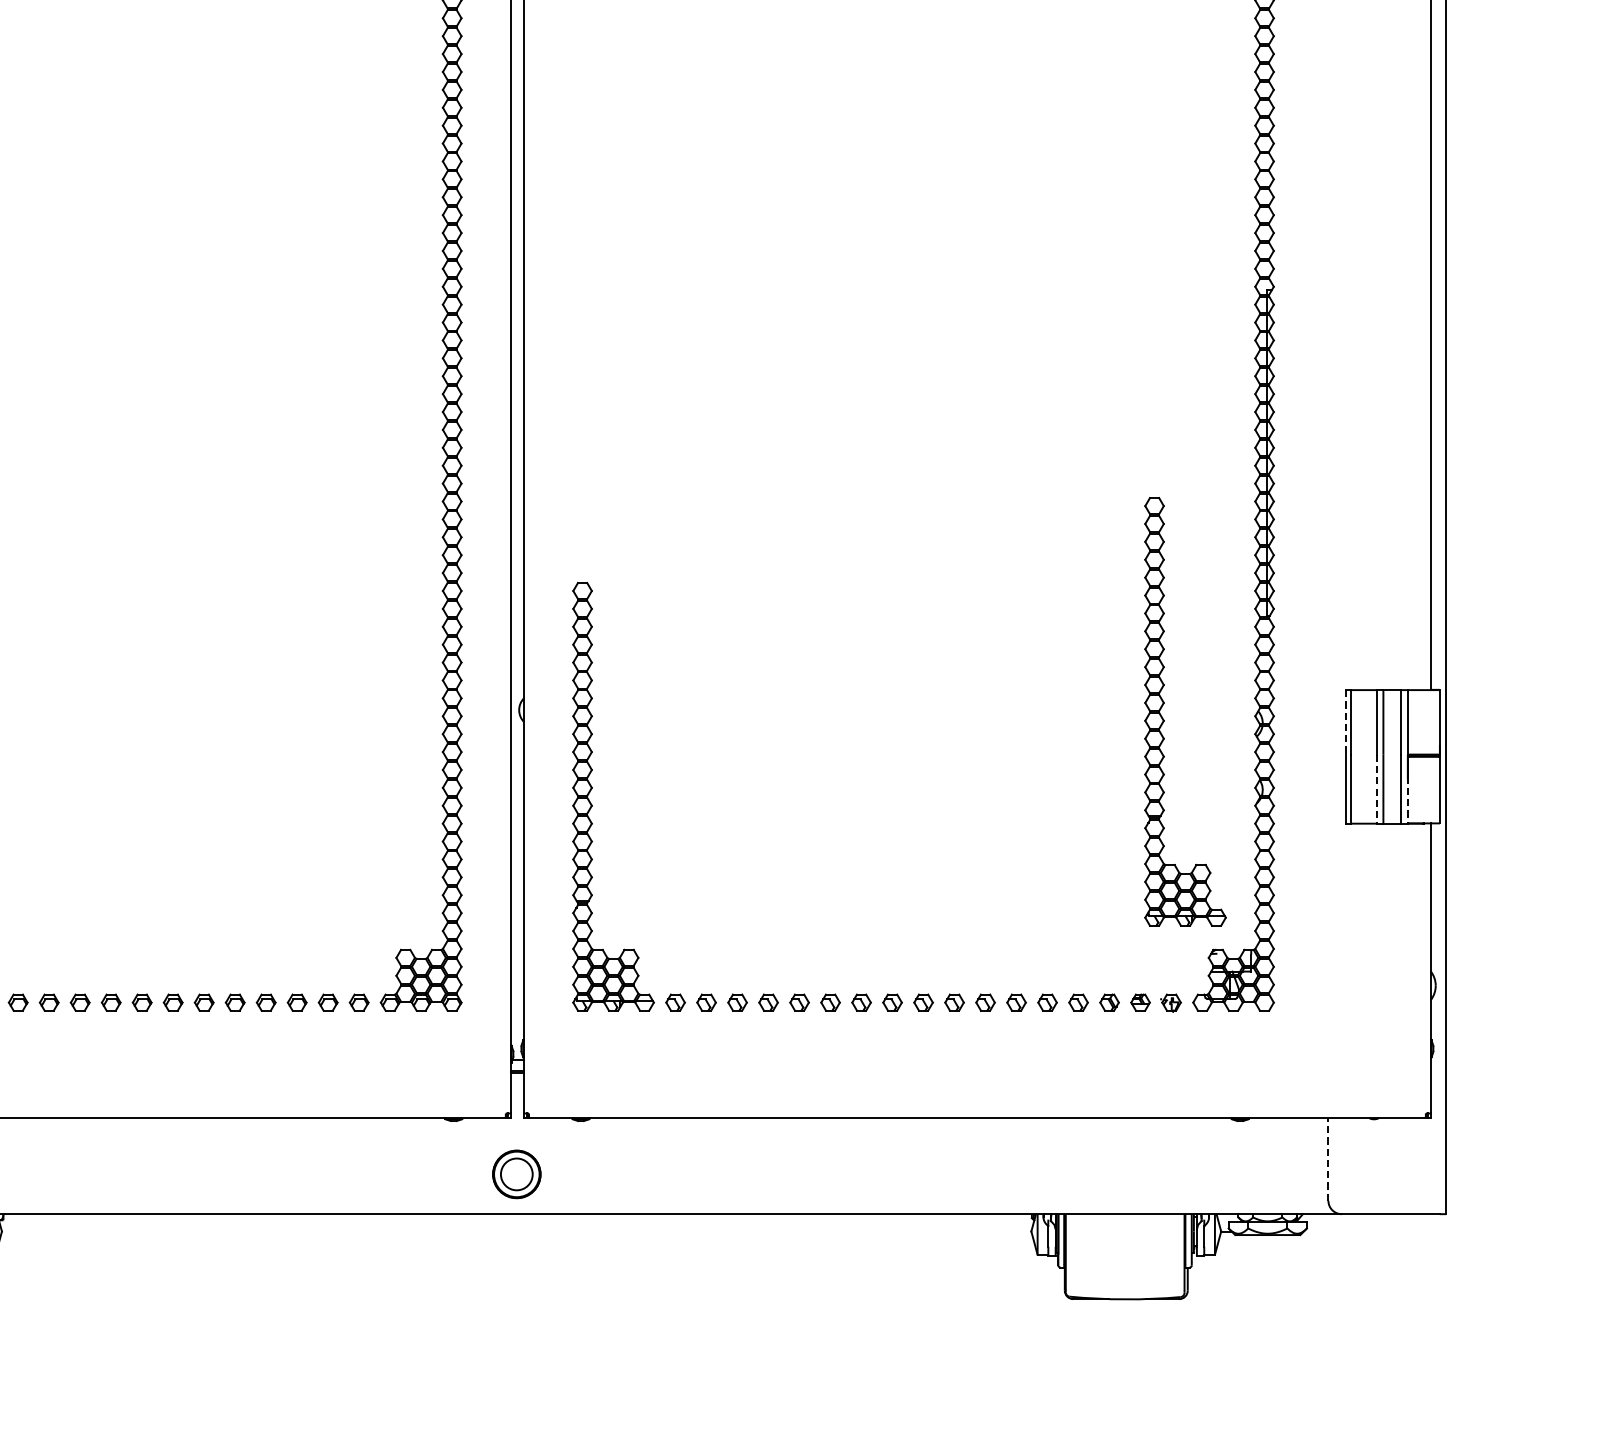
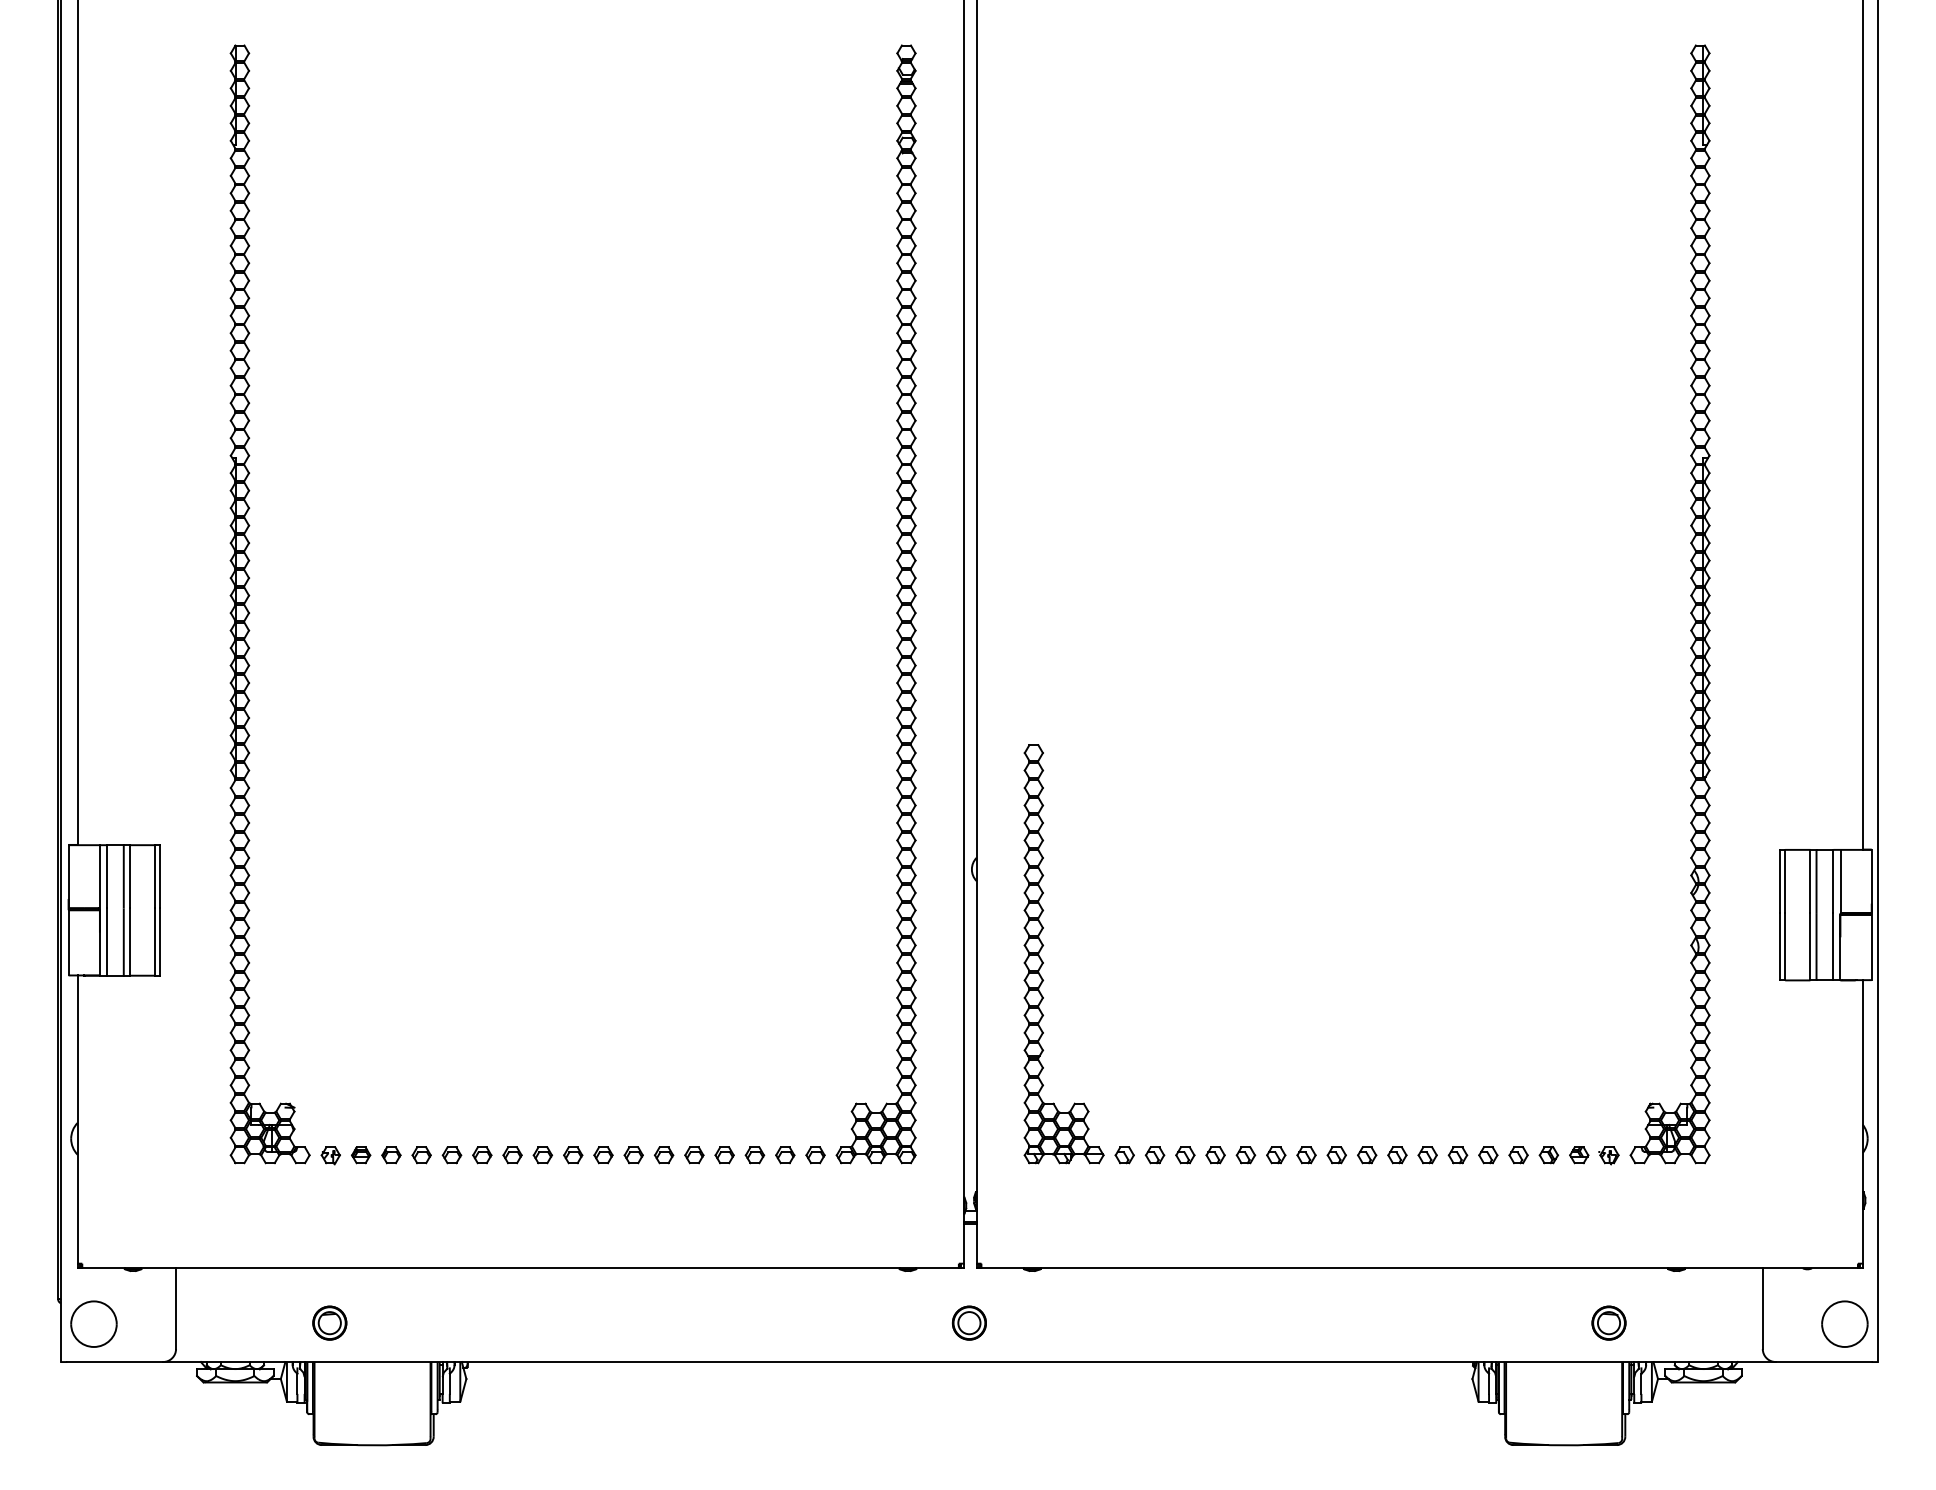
part: (1165, 703) -> (1603, 862), removed
line: (1345, 722) -> (1779, 881), dashed -> solid
line: (1377, 788) -> (1810, 946), dashed -> solid
line: (1407, 800) -> (1840, 957), dashed -> solid
line: (1328, 1159) -> (1762, 1308), dashed -> solid
part: (515, 1173) -> (968, 1322), size x0.71
part: (1170, 1173) -> (1608, 1322), added
part: (1412, 1174) -> (1844, 1323), added

